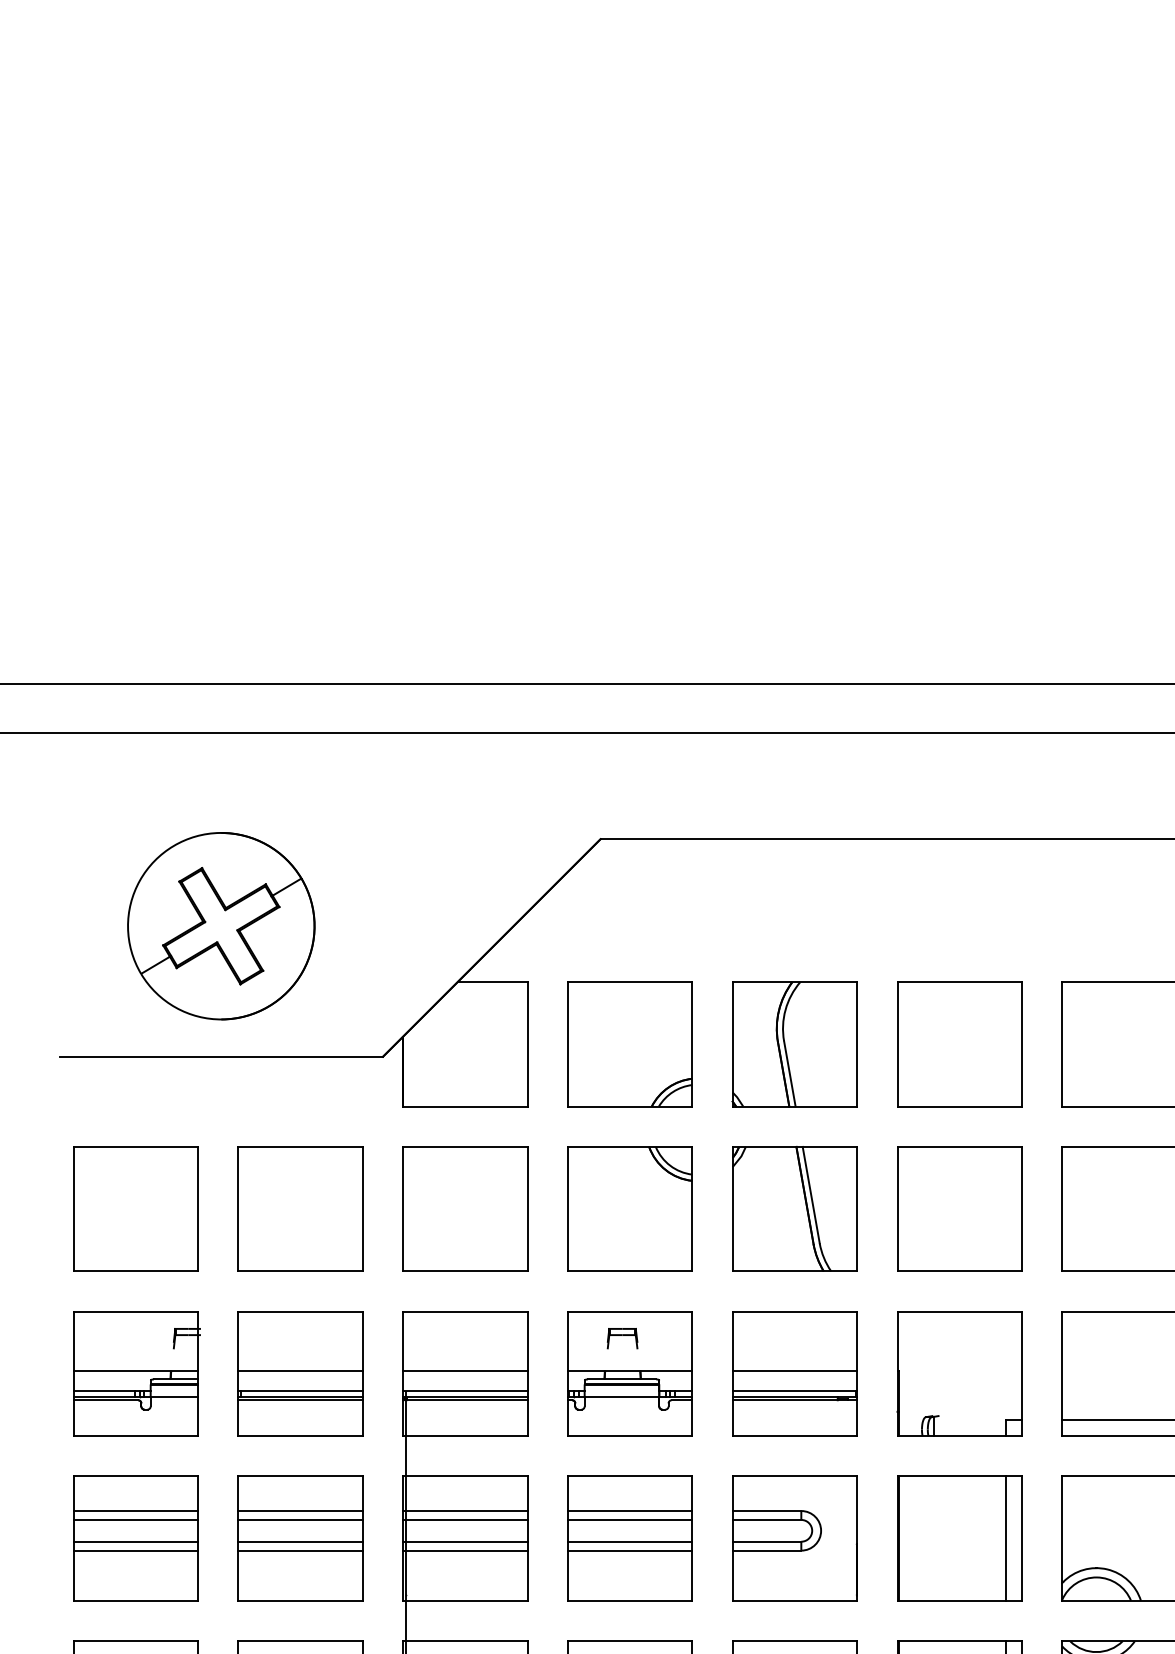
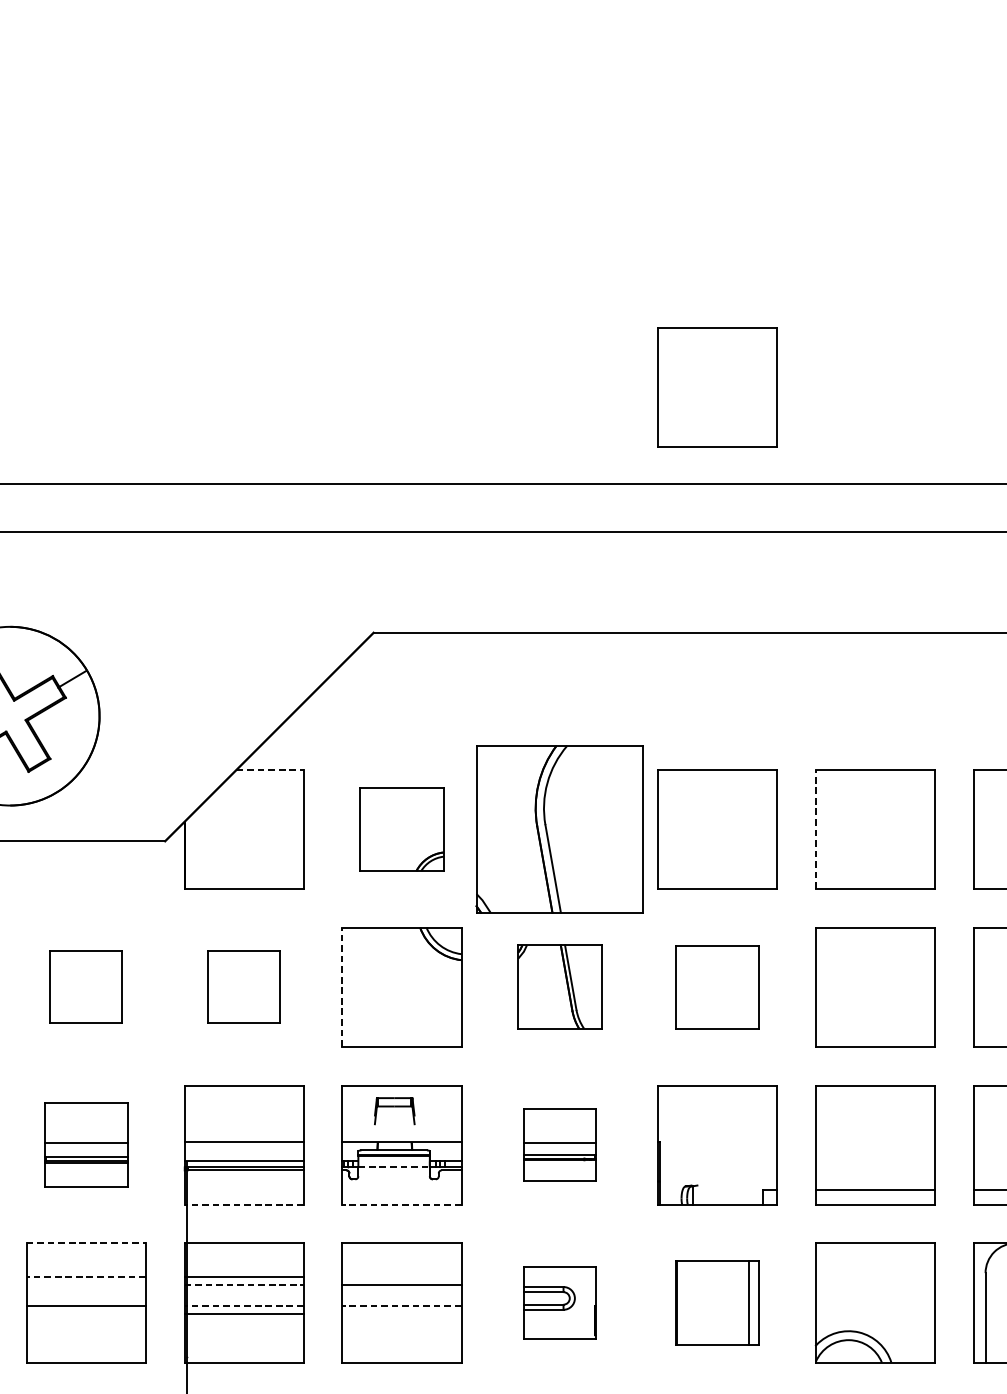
part: (959, 583) -> (717, 387), added
line: (492, 982) -> (270, 770), solid -> dashed
line: (1062, 1043) -> (816, 828), solid -> dashed
part: (629, 1044) -> (401, 829), size x0.7
part: (794, 1044) -> (559, 829), size x1.4
part: (300, 1208) -> (86, 986), size x0.6
part: (465, 1208) -> (244, 986), size x0.6
line: (567, 1208) -> (341, 986), solid -> dashed
part: (794, 1208) -> (559, 986), size x0.7
part: (959, 1208) -> (717, 986), size x0.7
part: (622, 1338) -> (394, 1111), size x1.4
part: (300, 1373) -> (86, 1144), size x0.7
part: (794, 1373) -> (559, 1144), size x0.6
line: (622, 1397) -> (394, 1167), solid -> dashed
line: (464, 1436) -> (243, 1205), solid -> dashed
line: (629, 1436) -> (401, 1205), solid -> dashed
line: (301, 1476) -> (87, 1243), solid -> dashed
line: (300, 1511) -> (86, 1276), solid -> dashed
line: (629, 1511) -> (401, 1276), removed
line: (300, 1519) -> (86, 1284), removed
line: (465, 1519) -> (244, 1284), solid -> dashed
part: (794, 1538) -> (559, 1302), size x0.6
part: (959, 1538) -> (717, 1302), size x0.7
line: (464, 1541) -> (243, 1305), solid -> dashed
line: (629, 1541) -> (401, 1305), solid -> dashed
line: (300, 1550) -> (86, 1314), removed
line: (629, 1550) -> (401, 1314), removed

